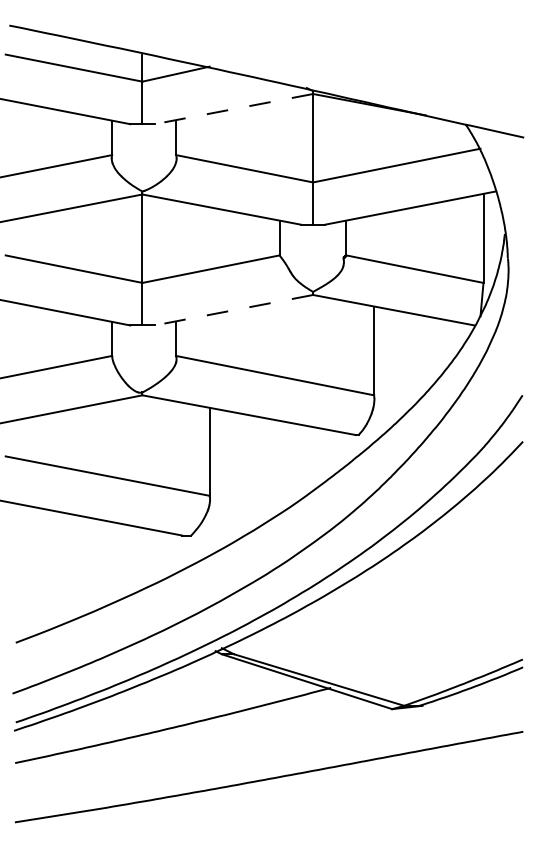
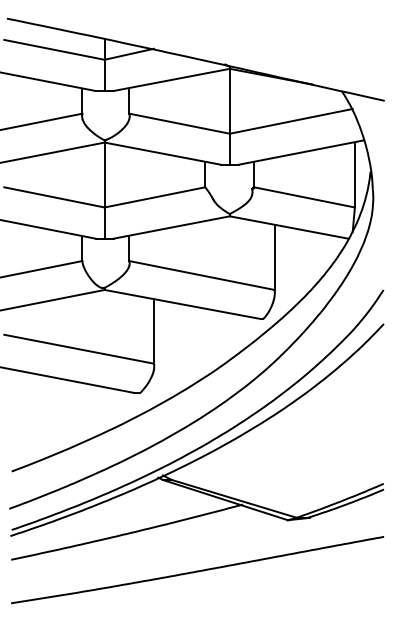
line: (233, 109) -> (171, 80), dashed -> solid
line: (233, 310) -> (171, 227), dashed -> solid

